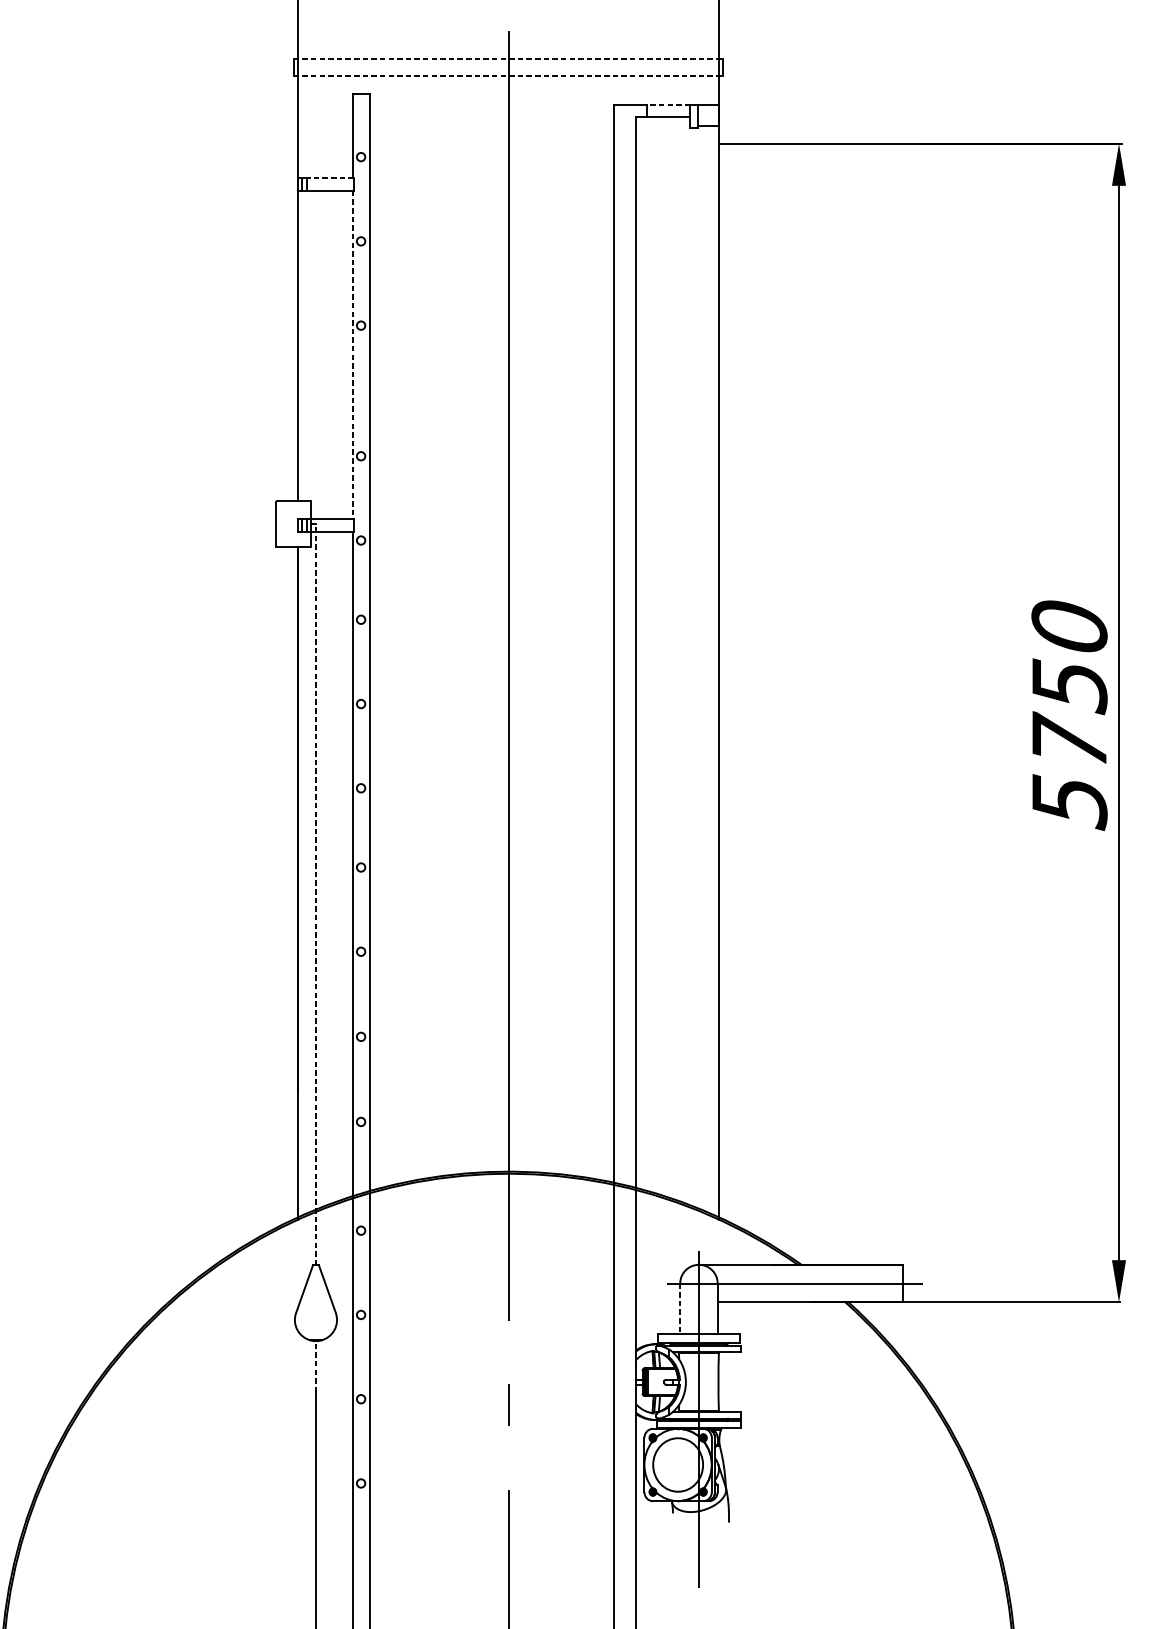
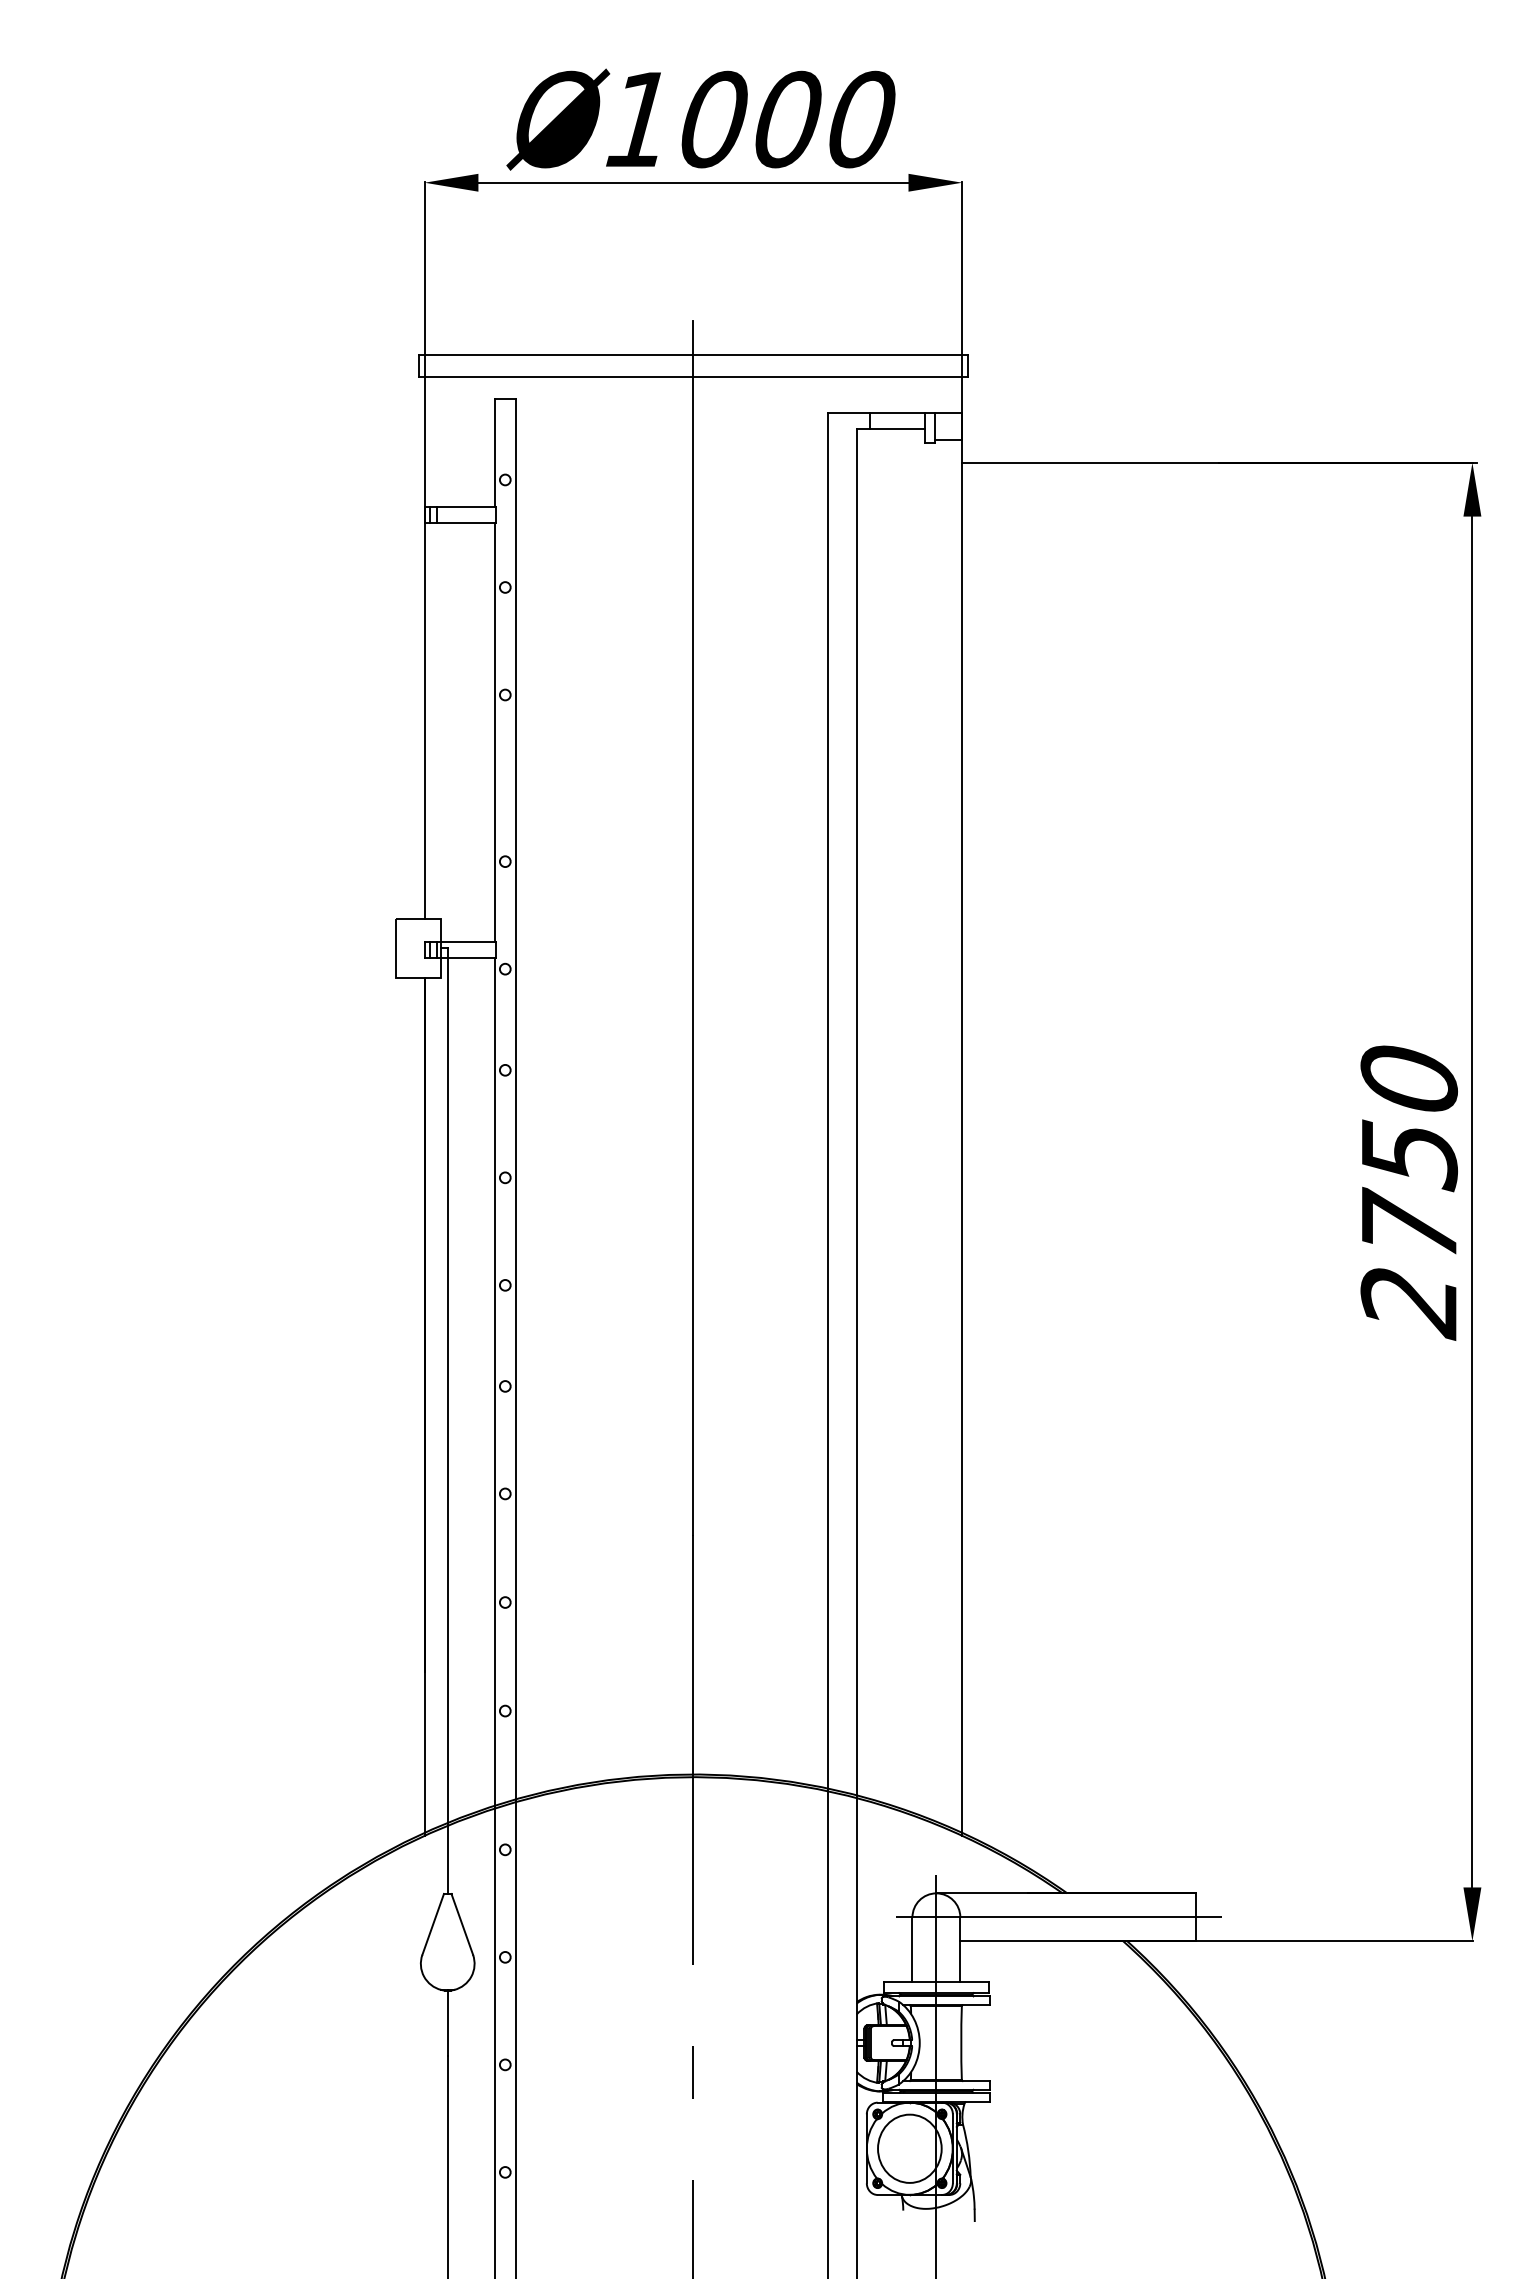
line: (508, 59) -> (693, 355), dashed -> solid
line: (508, 76) -> (693, 376), dashed -> solid
line: (668, 105) -> (897, 413), dashed -> solid
line: (330, 177) -> (466, 506), dashed -> solid
line: (352, 355) -> (494, 732), dashed -> solid
text: (1069, 802) -> (1409, 1303), 5750 -> 2750
line: (315, 895) -> (447, 1421), dashed -> solid
line: (680, 1309) -> (912, 1950), dashed -> solid
line: (315, 1366) -> (447, 2022), dashed -> solid

